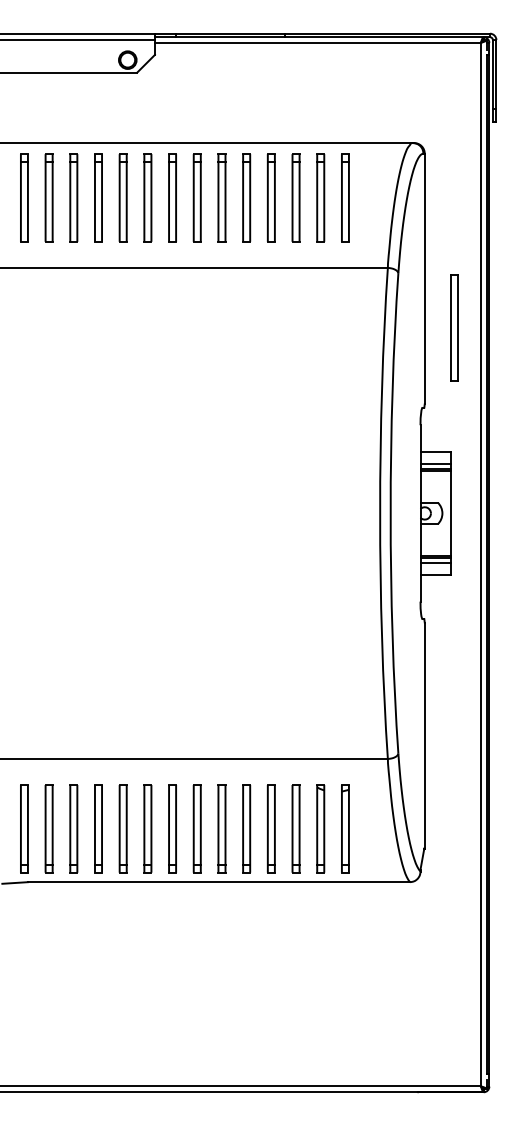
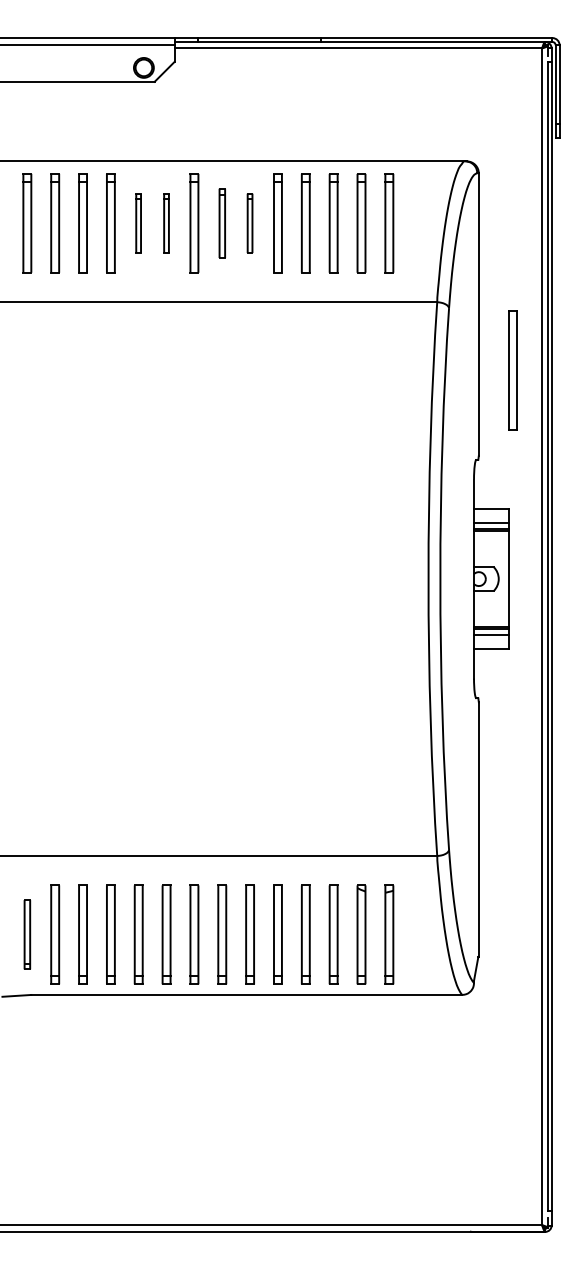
part: (122, 198) -> (138, 223), size x0.6
part: (147, 198) -> (166, 223), size x0.6
part: (197, 198) -> (222, 223), size x0.7
part: (221, 198) -> (249, 223), size x0.6
part: (24, 828) -> (27, 934), size x0.7

